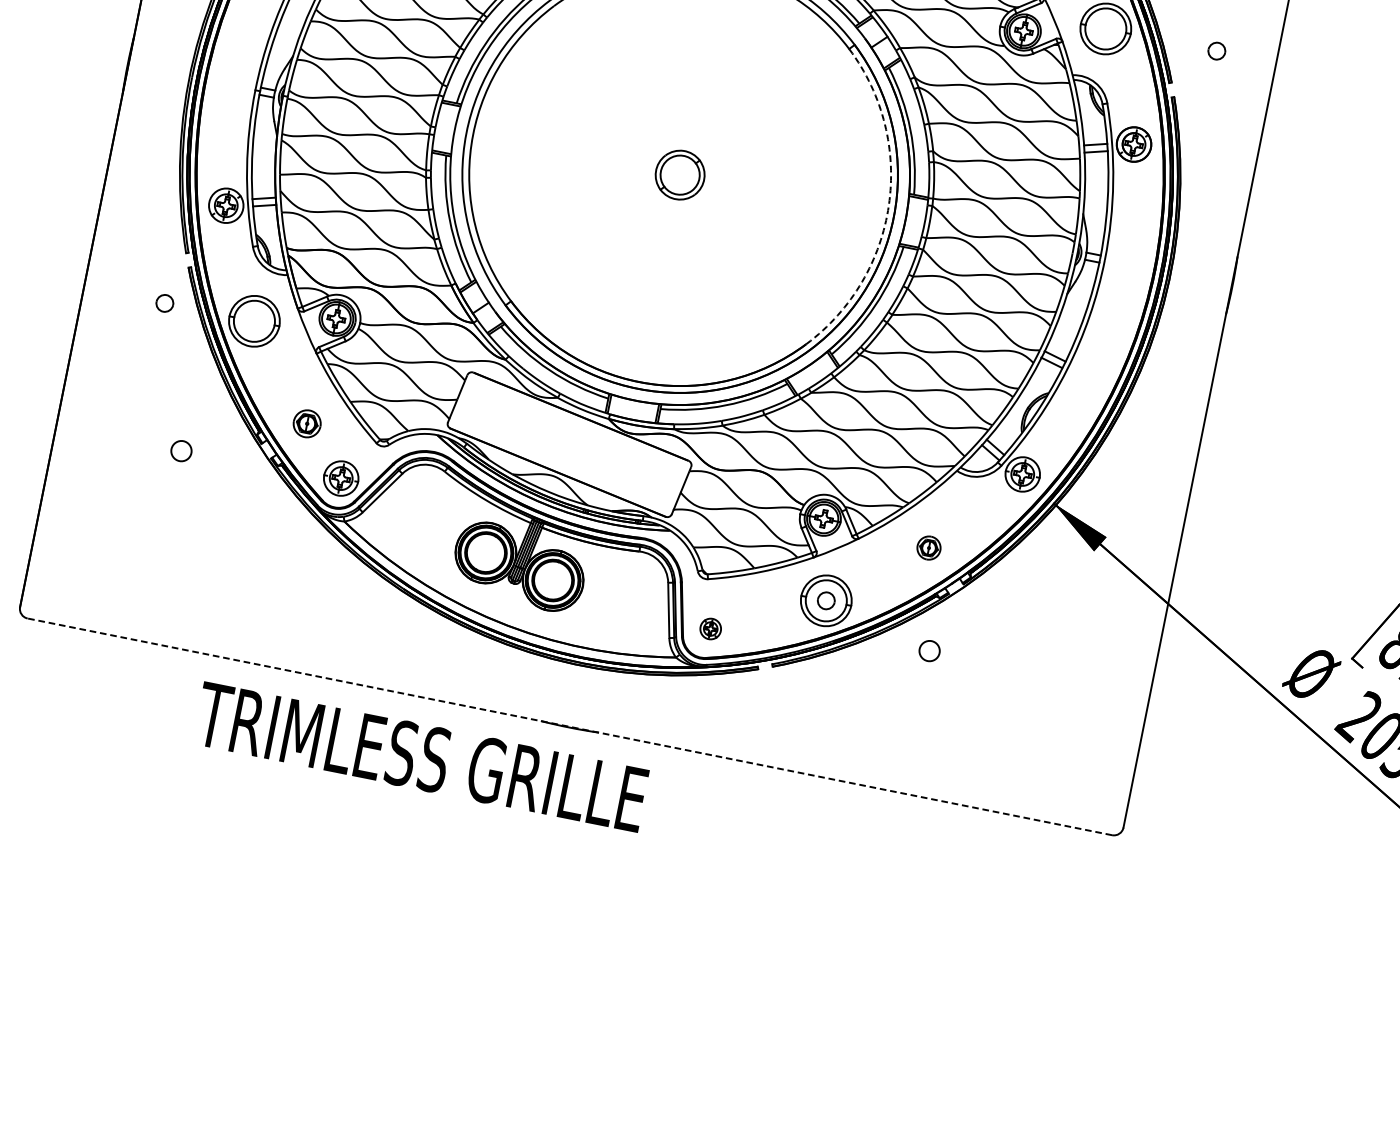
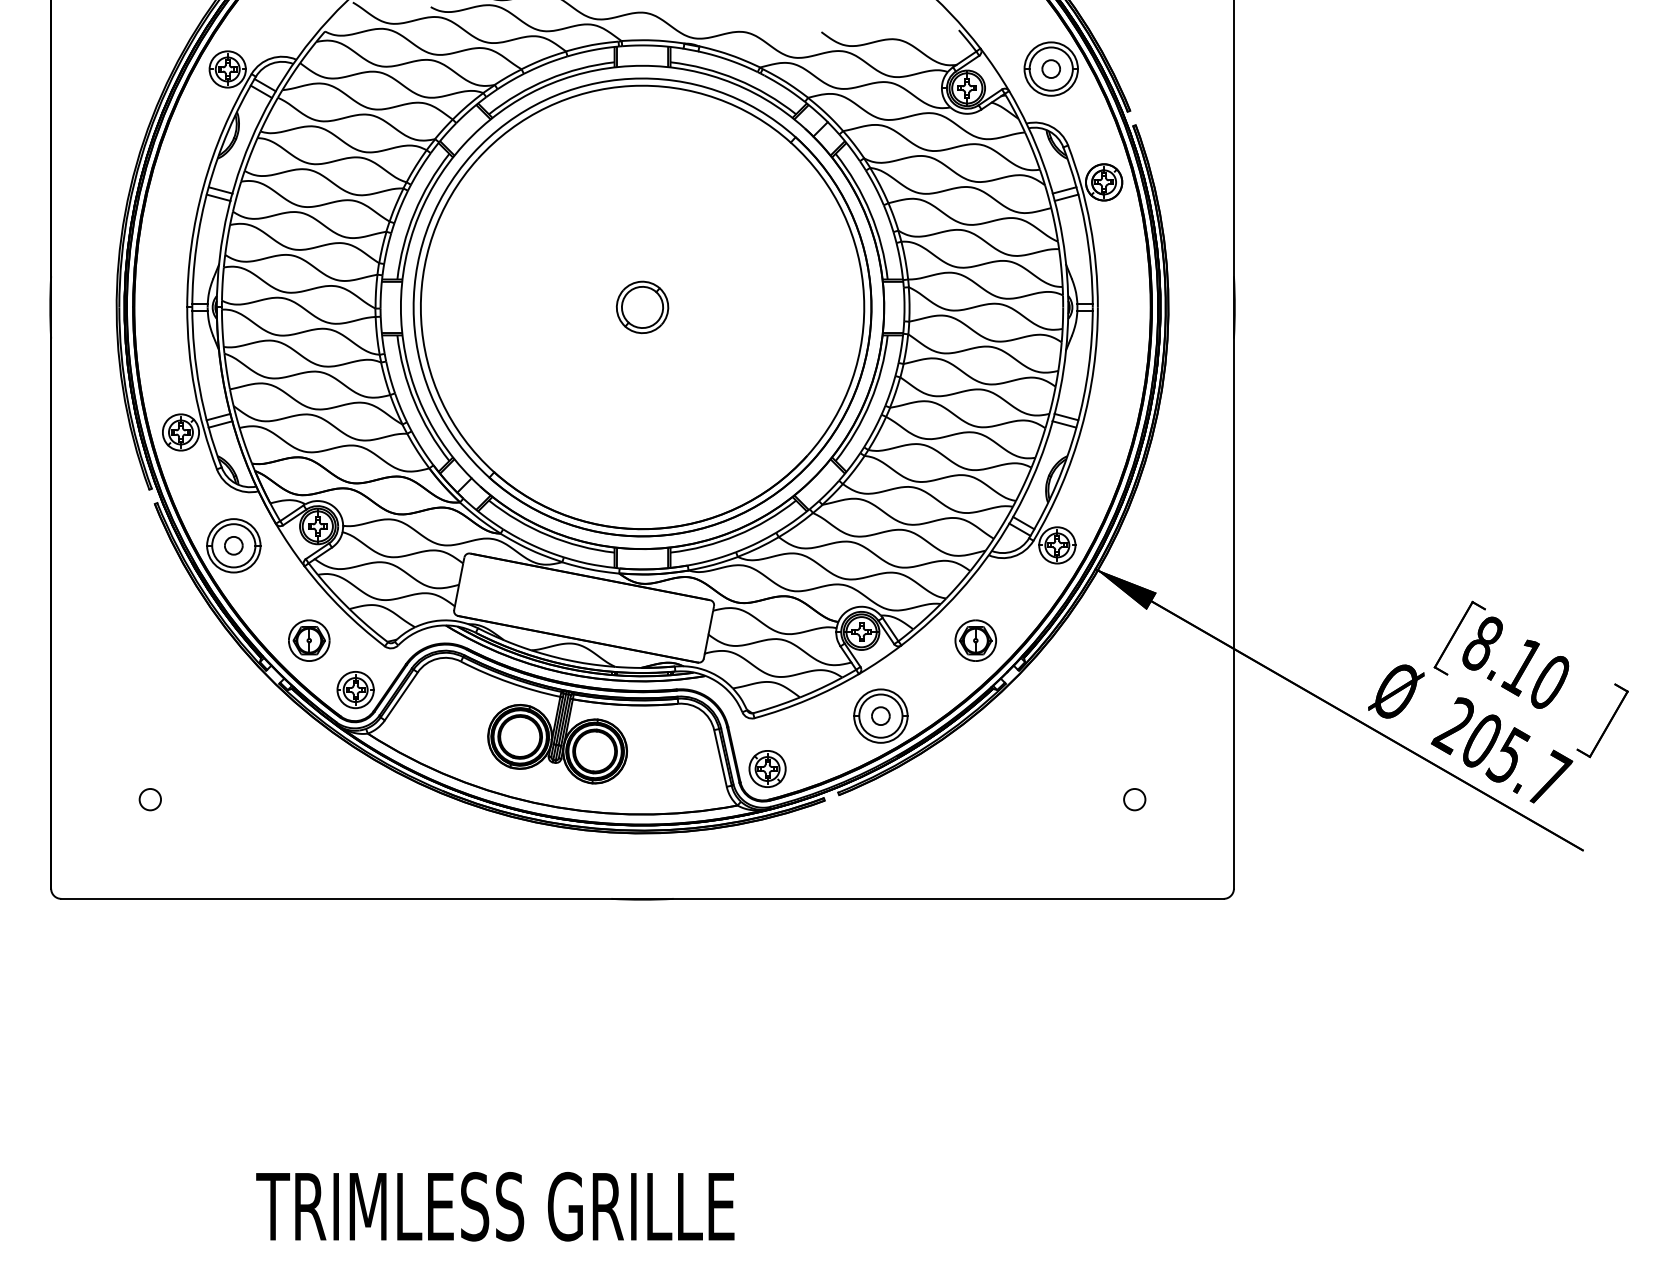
part: (1216, 50) -> (1050, 68), moved
arc: (888, 205) -> (863, 295), dashed -> solid
part: (164, 303) -> (233, 545), moved
part: (307, 423) -> (309, 640), size x1.43
circle: (180, 450) -> (149, 799), moved
part: (928, 547) -> (975, 640), size x1.67
part: (710, 628) -> (767, 768), size x1.67
circle: (929, 650) -> (1134, 799), moved
line: (569, 726) -> (642, 898), dashed -> solid
text: (421, 756) -> (495, 1206), moved

